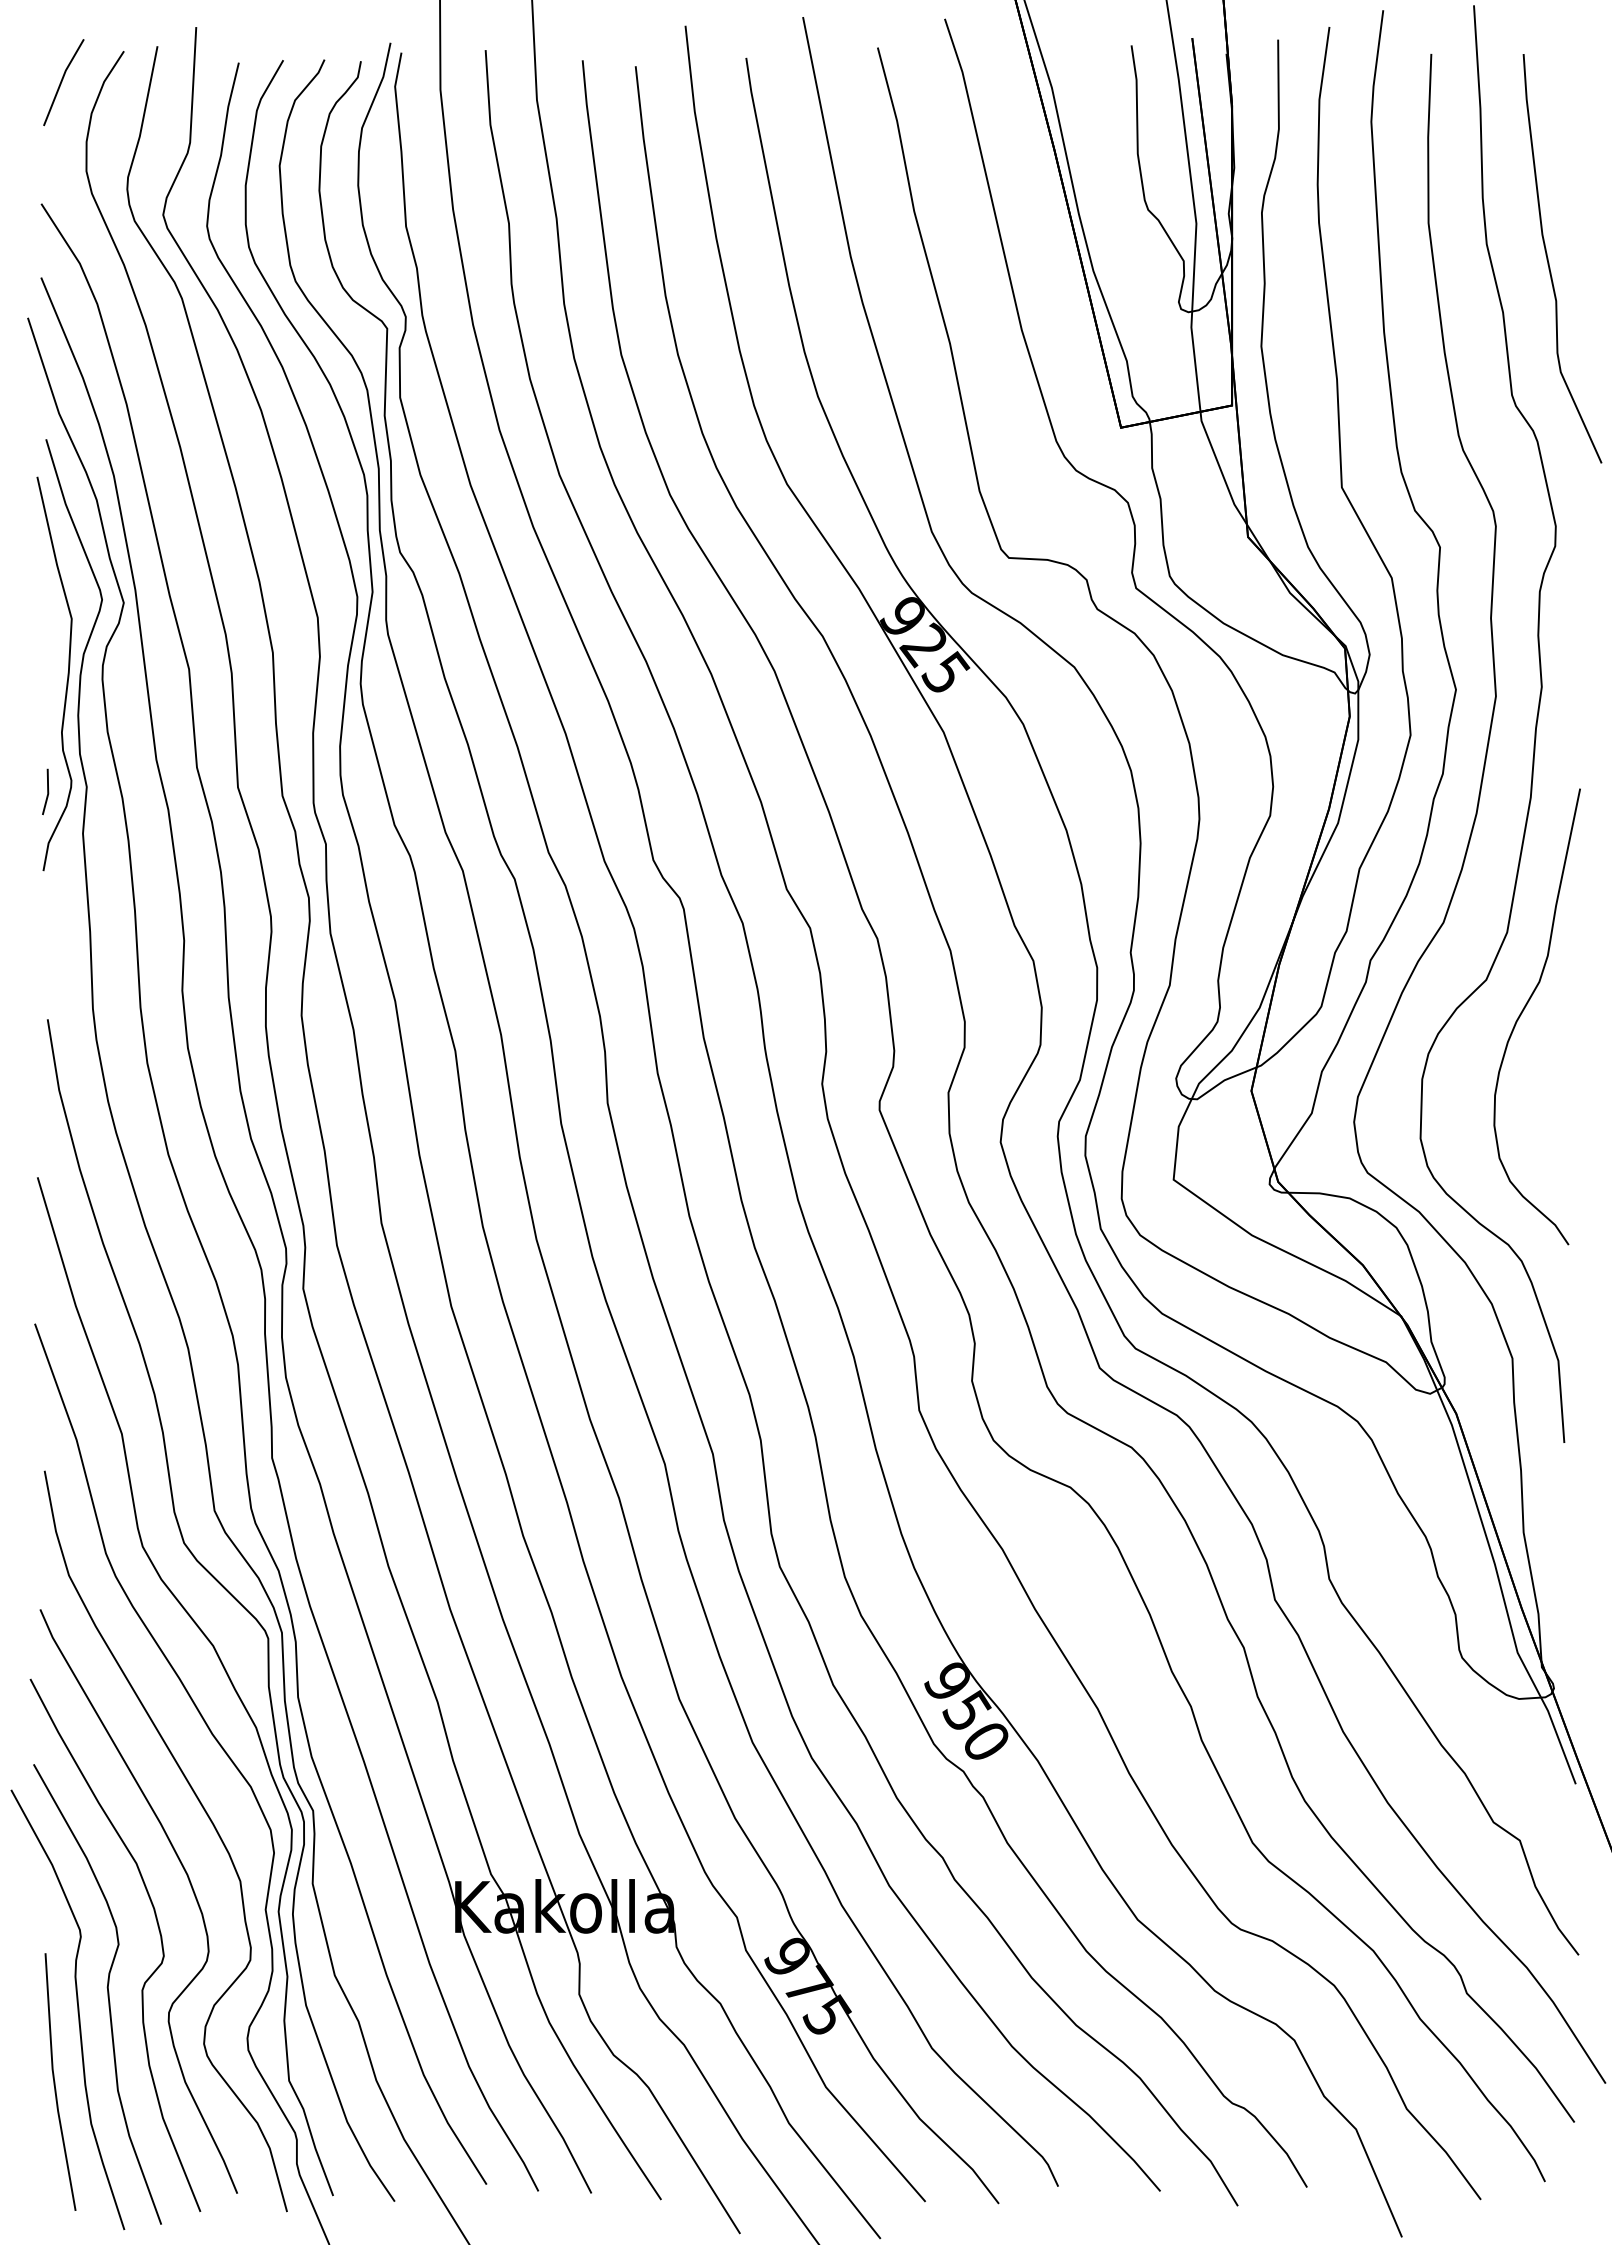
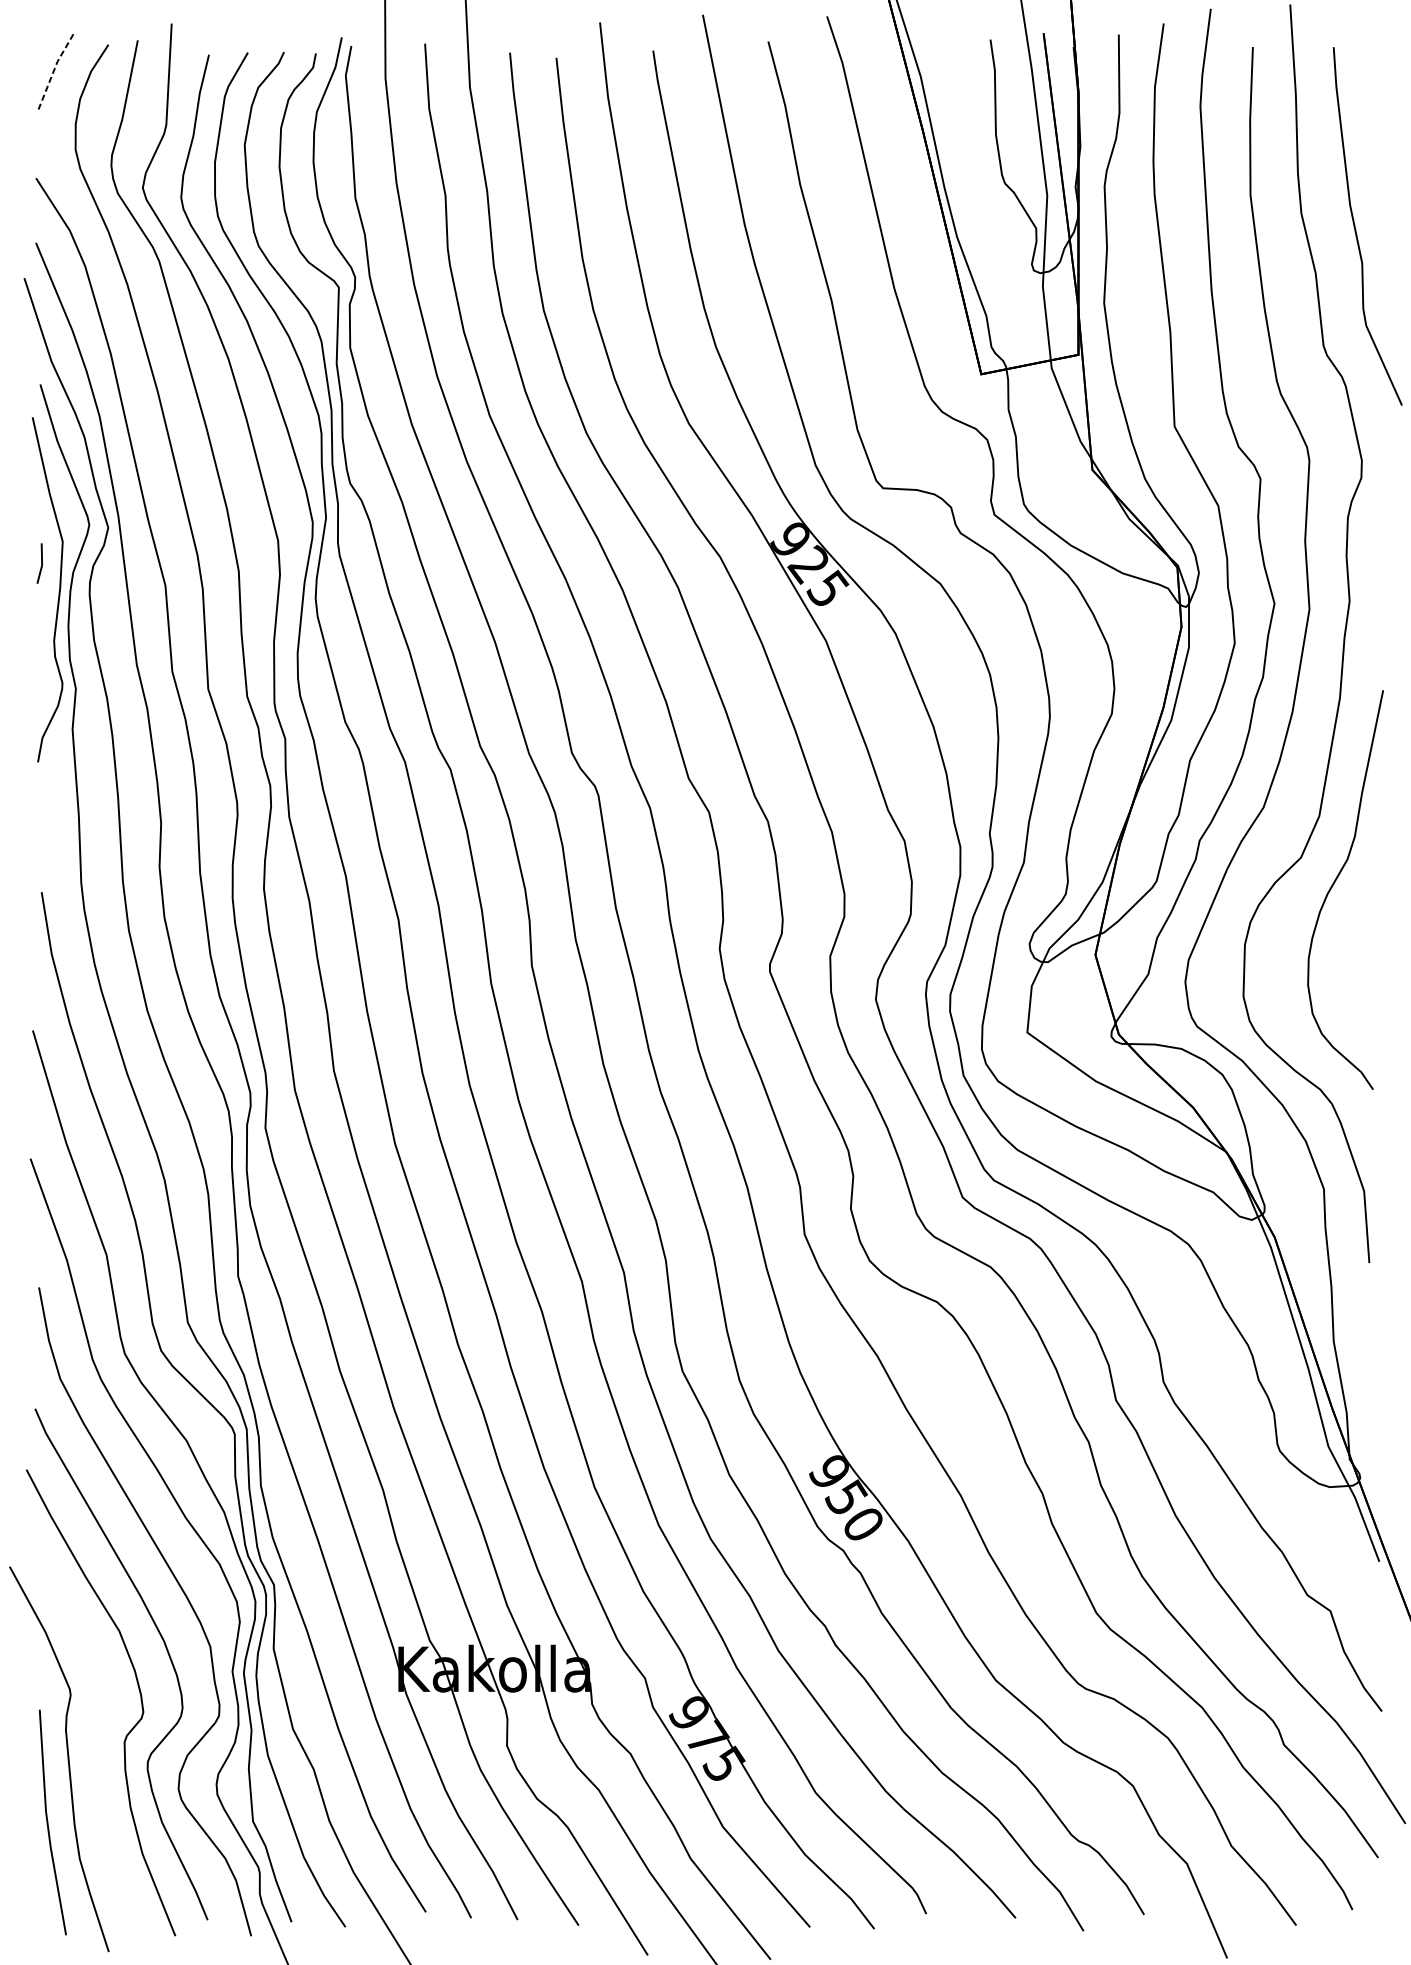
line: (61, 80) -> (53, 70), solid -> dashed
line: (47, 791) -> (41, 563), moved
curve: (107, 1994) -> (94, 1745), removed

